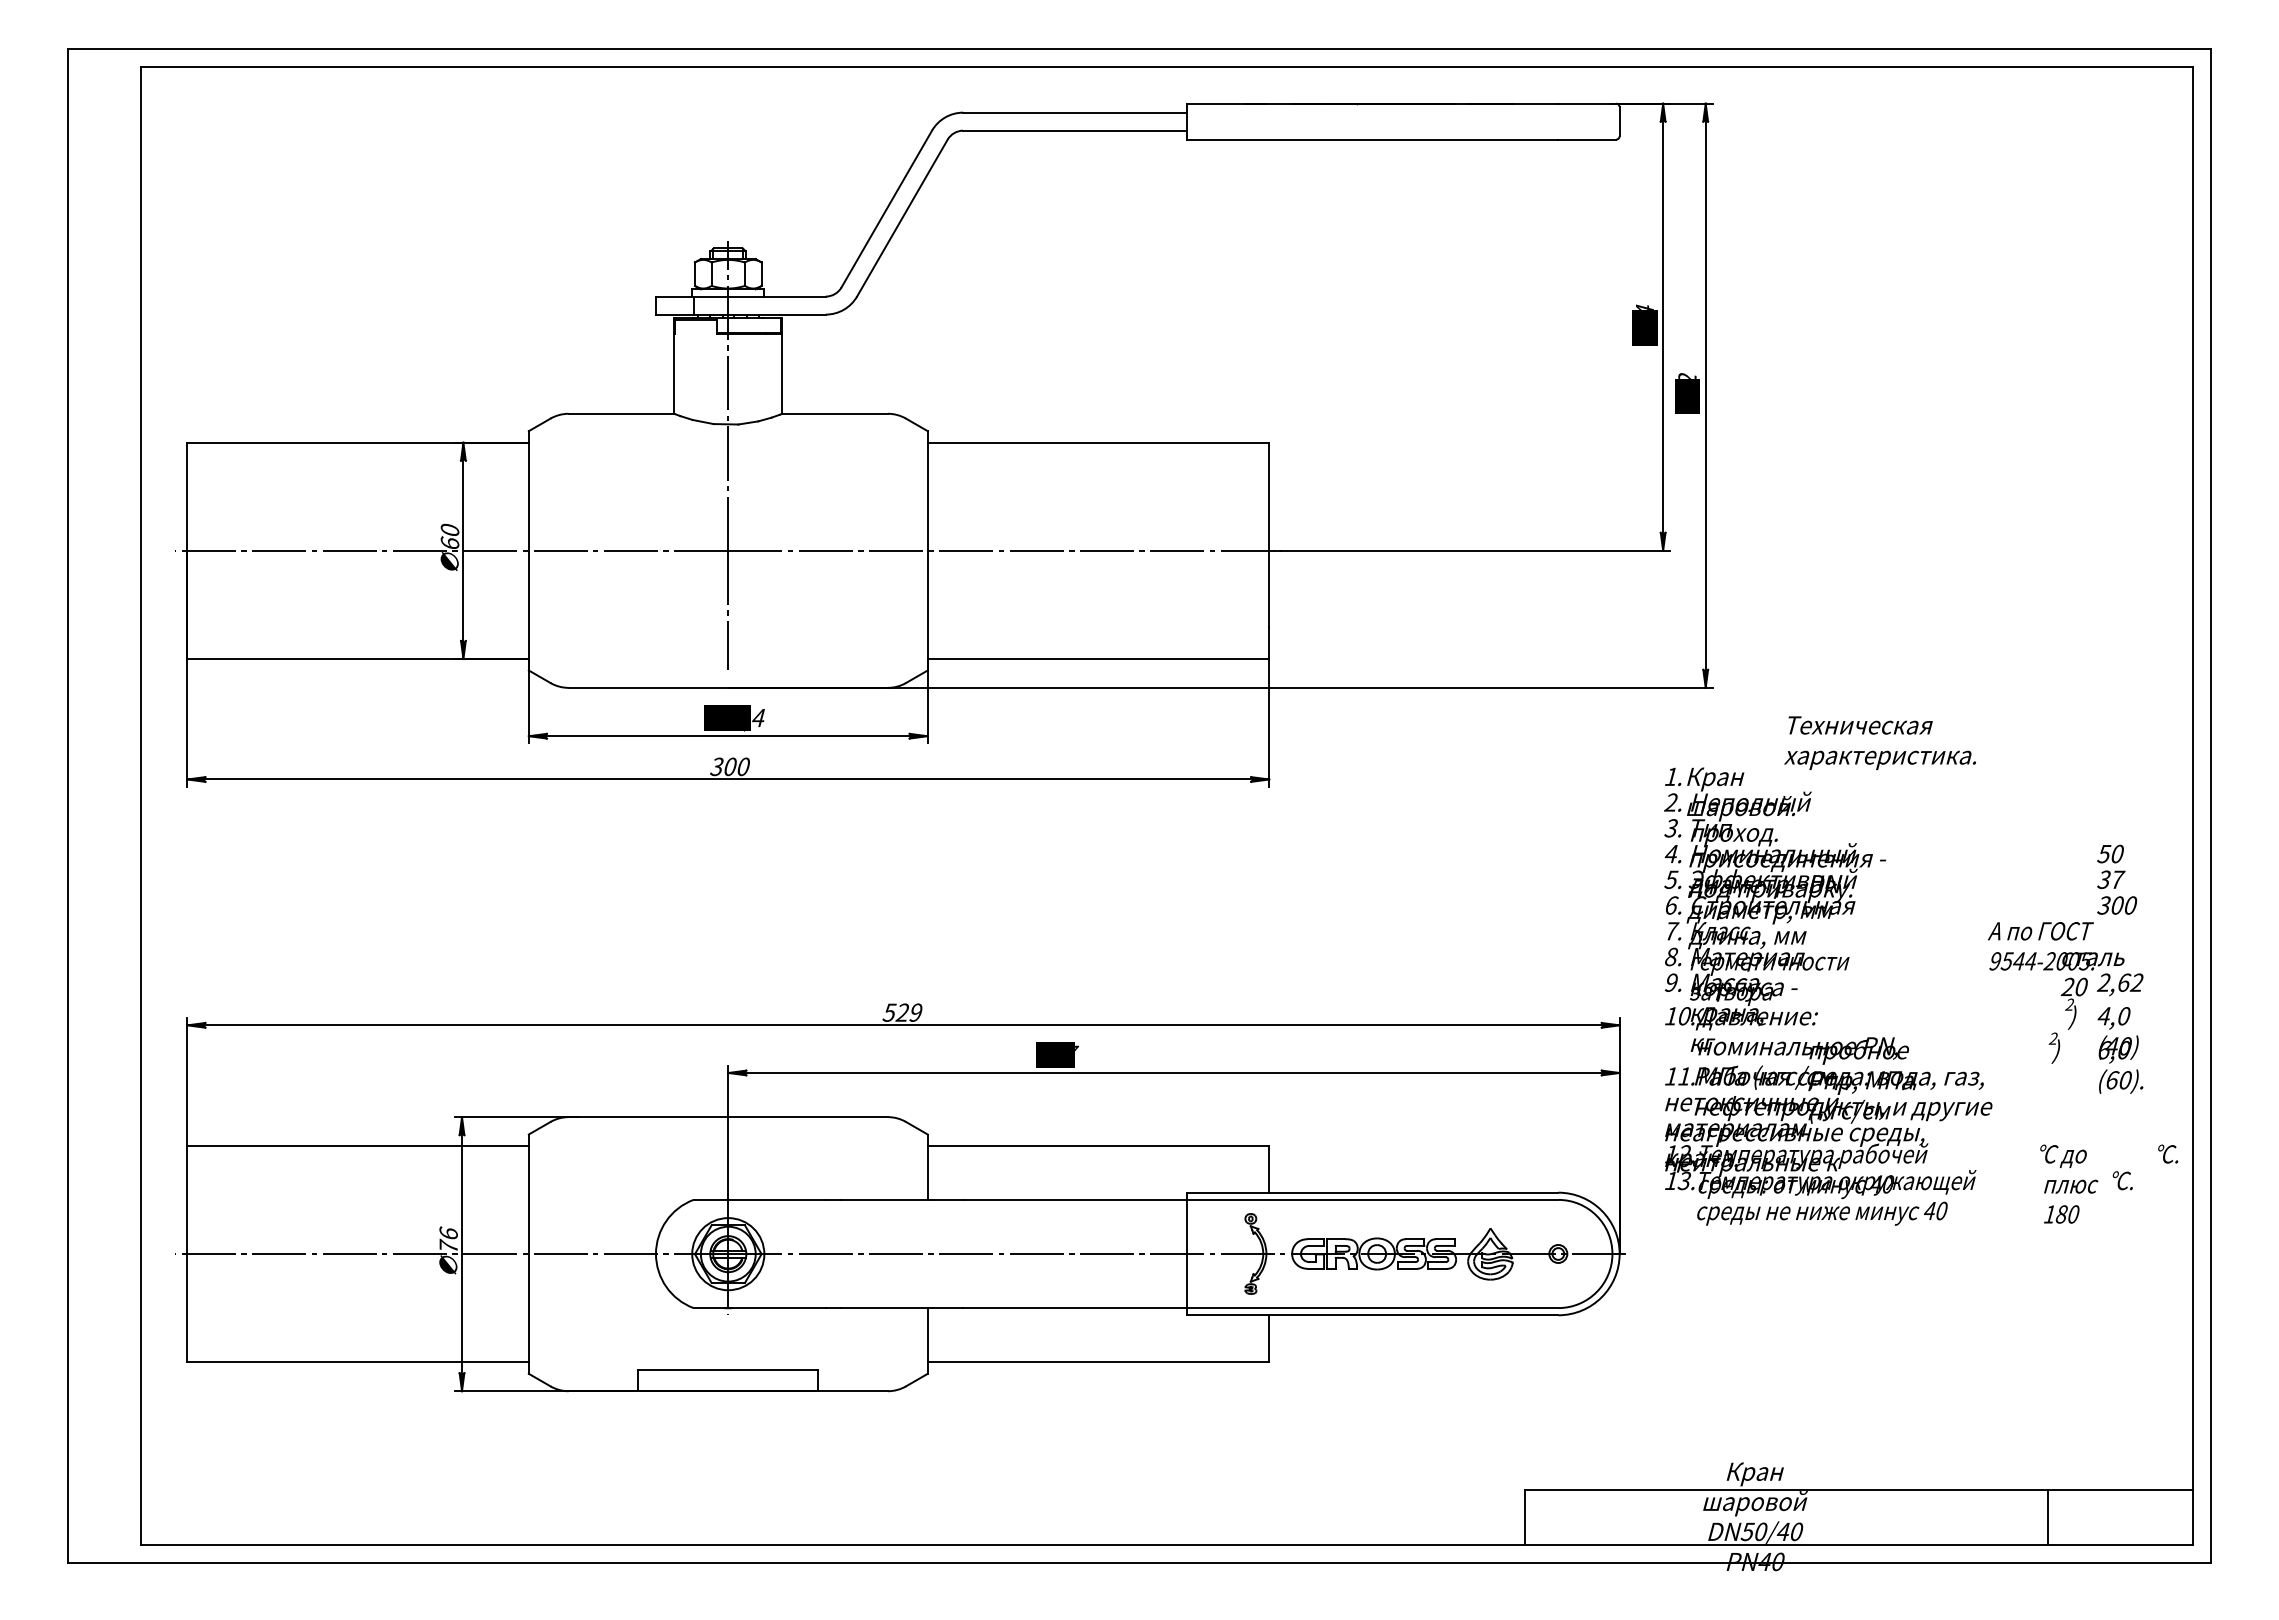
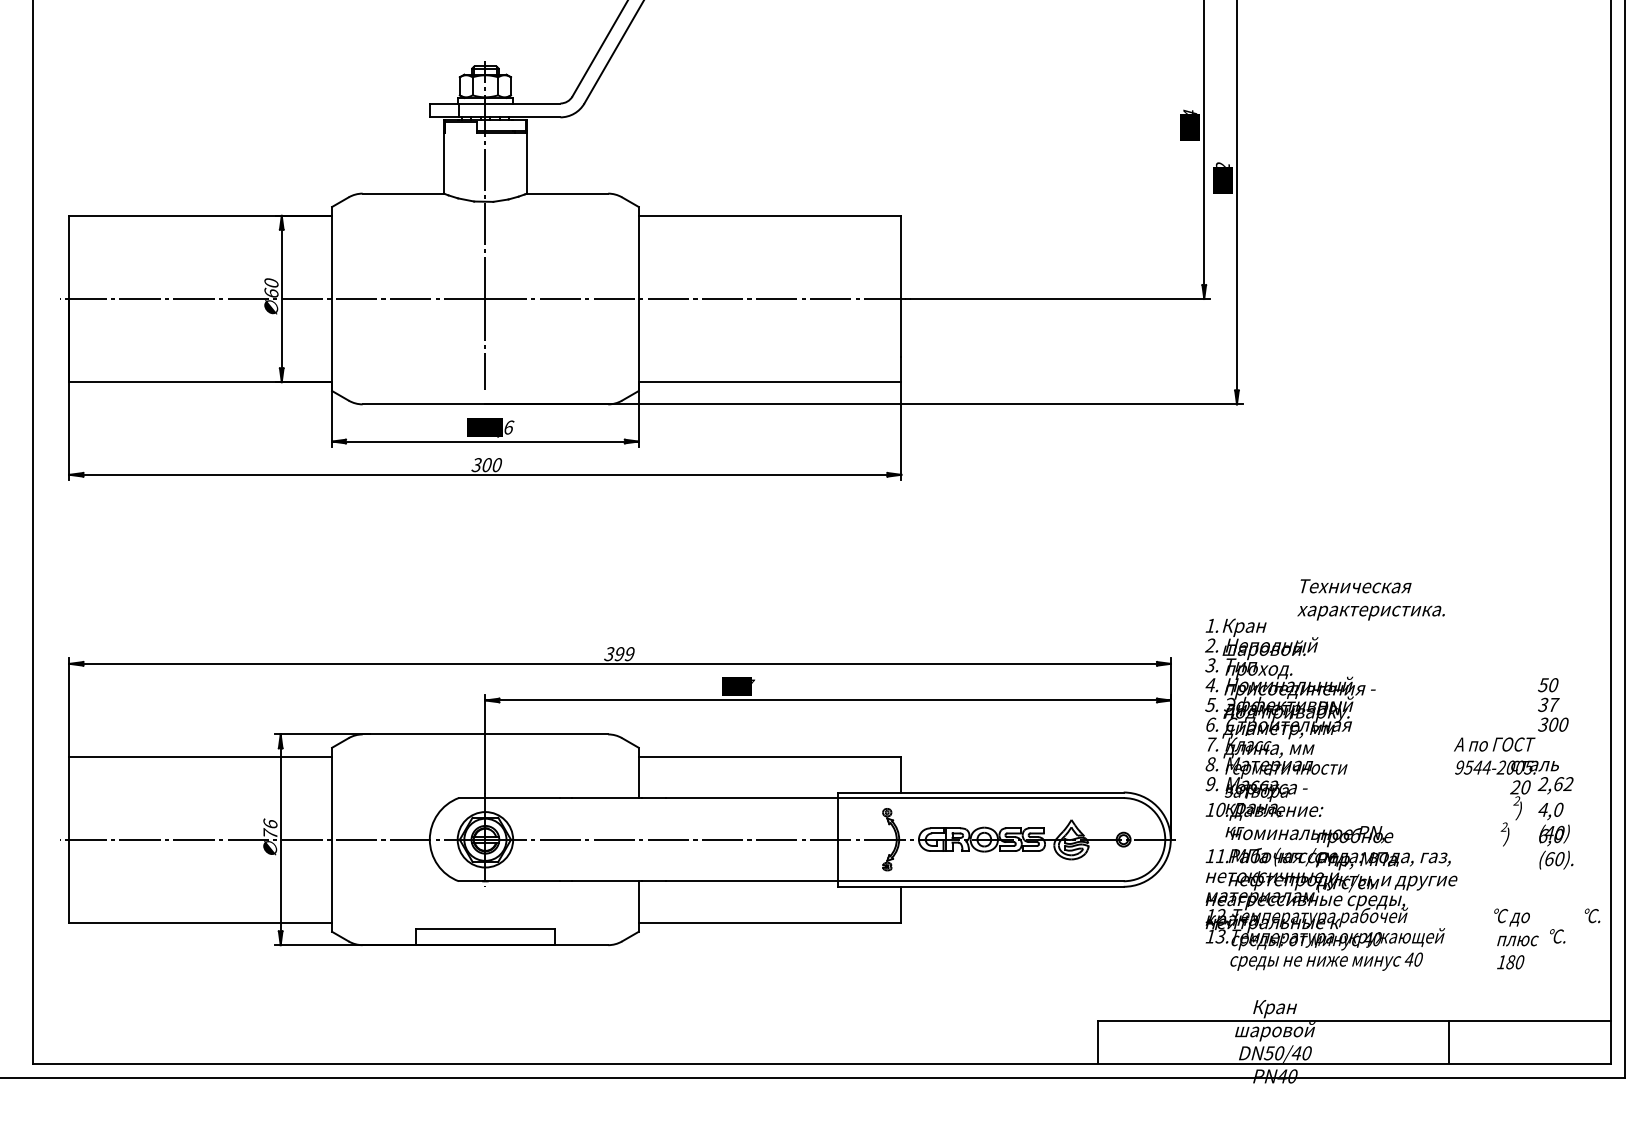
text: (759, 717) -> (509, 427), 150,4 -> 110,6
text: (1921, 970) -> (1402, 774), moved
text: (897, 1012) -> (615, 653), 529 -> 399
line: (2047, 1516) -> (1449, 1041), moved

